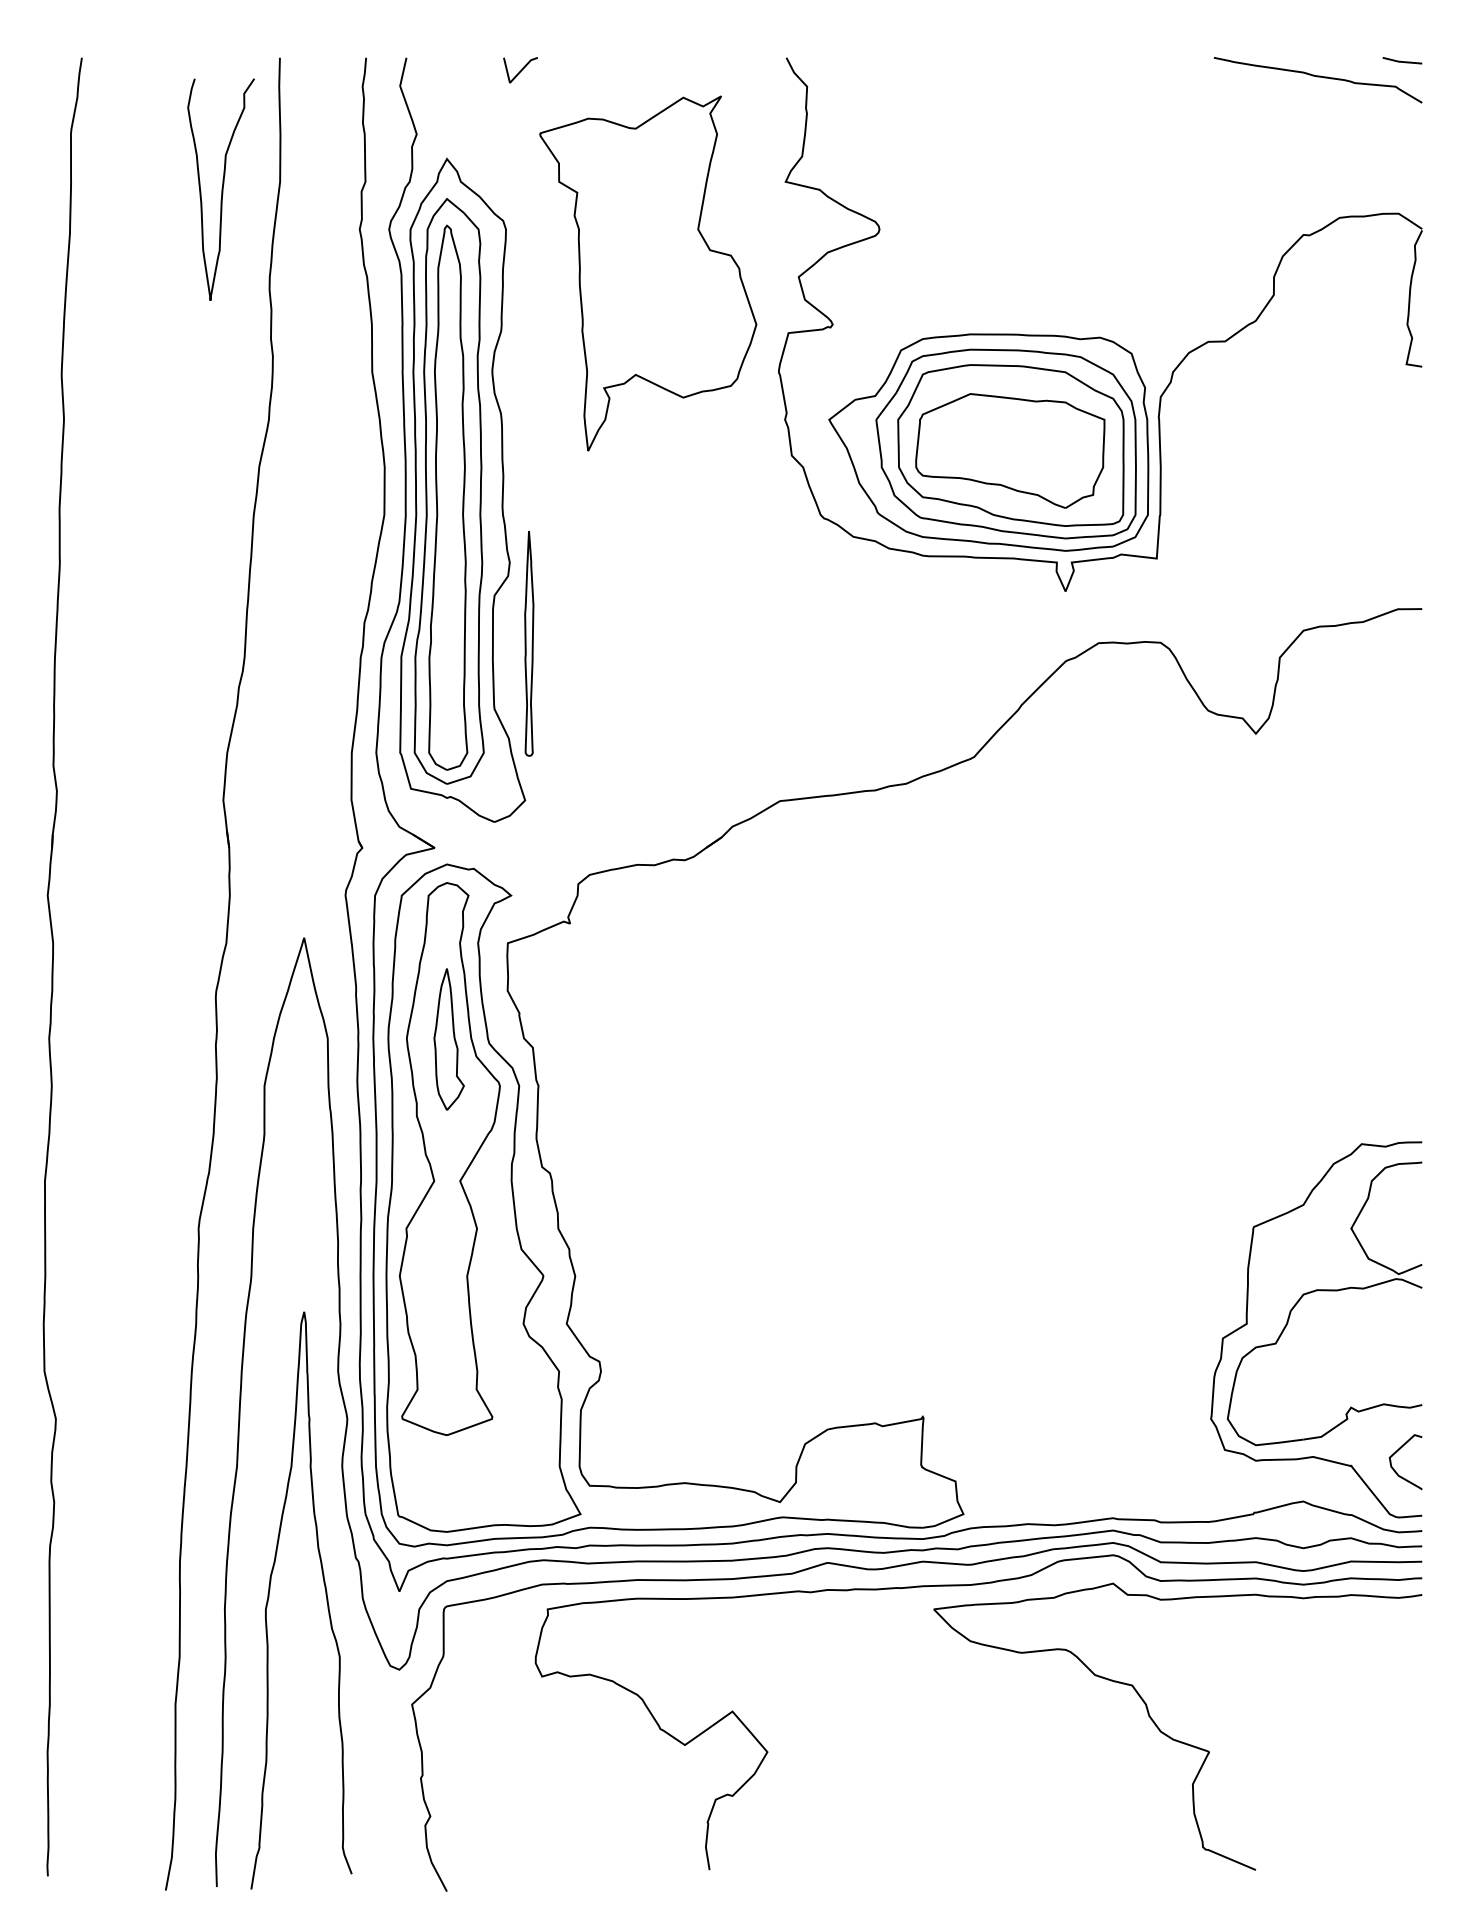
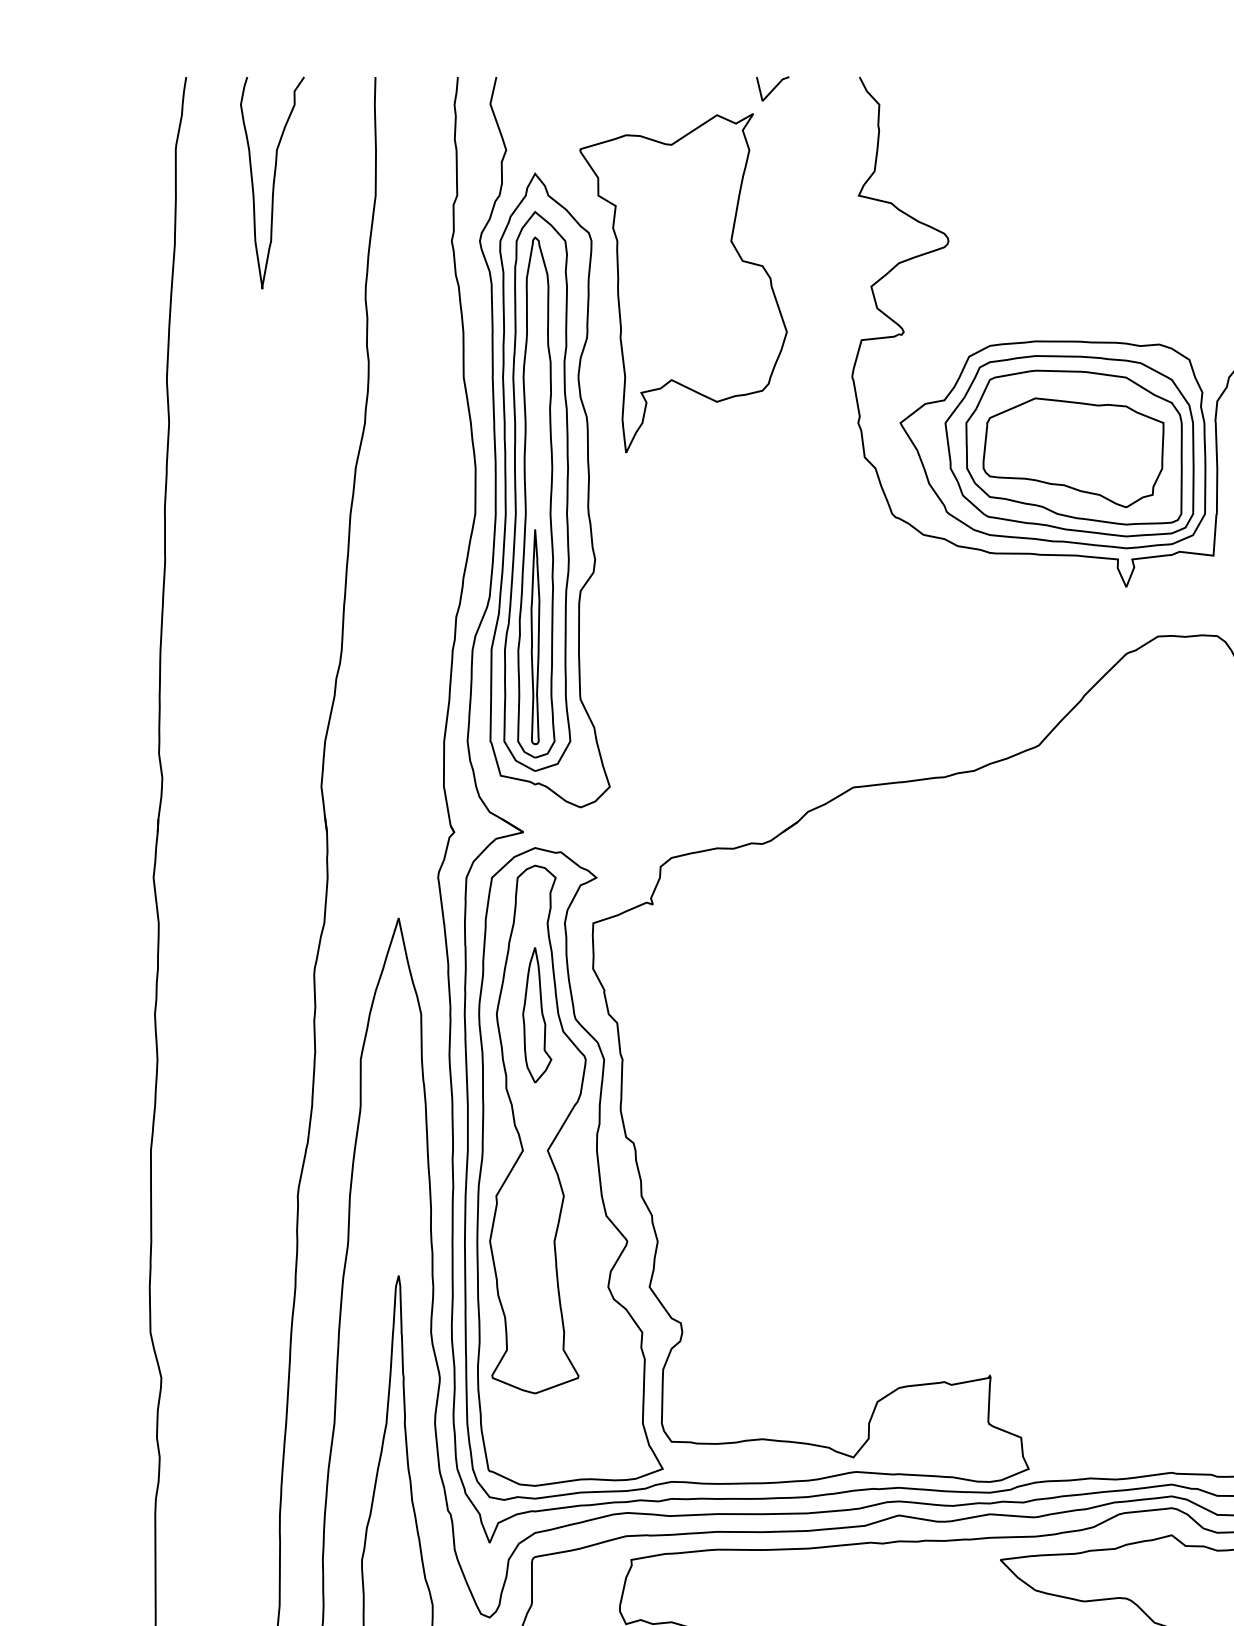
line: (520, 70) -> (772, 89), moved
curve: (221, 189) -> (272, 182), moved
part: (648, 273) -> (683, 283), moved
part: (529, 643) -> (535, 636), moved

